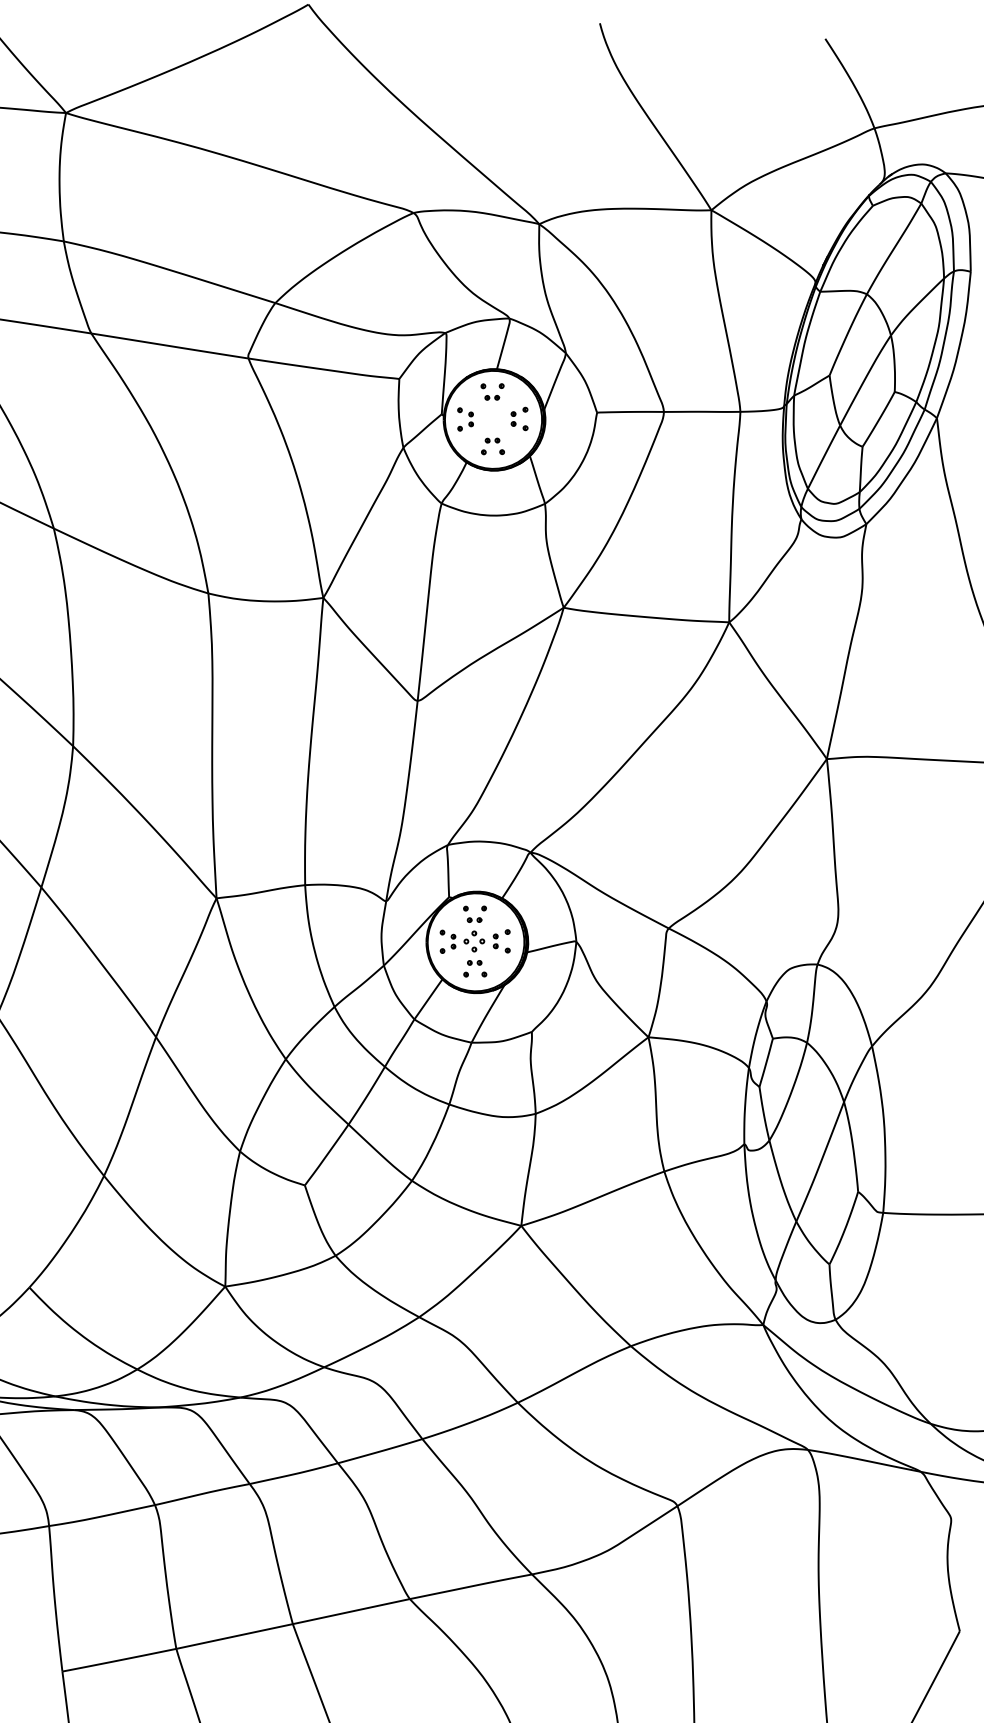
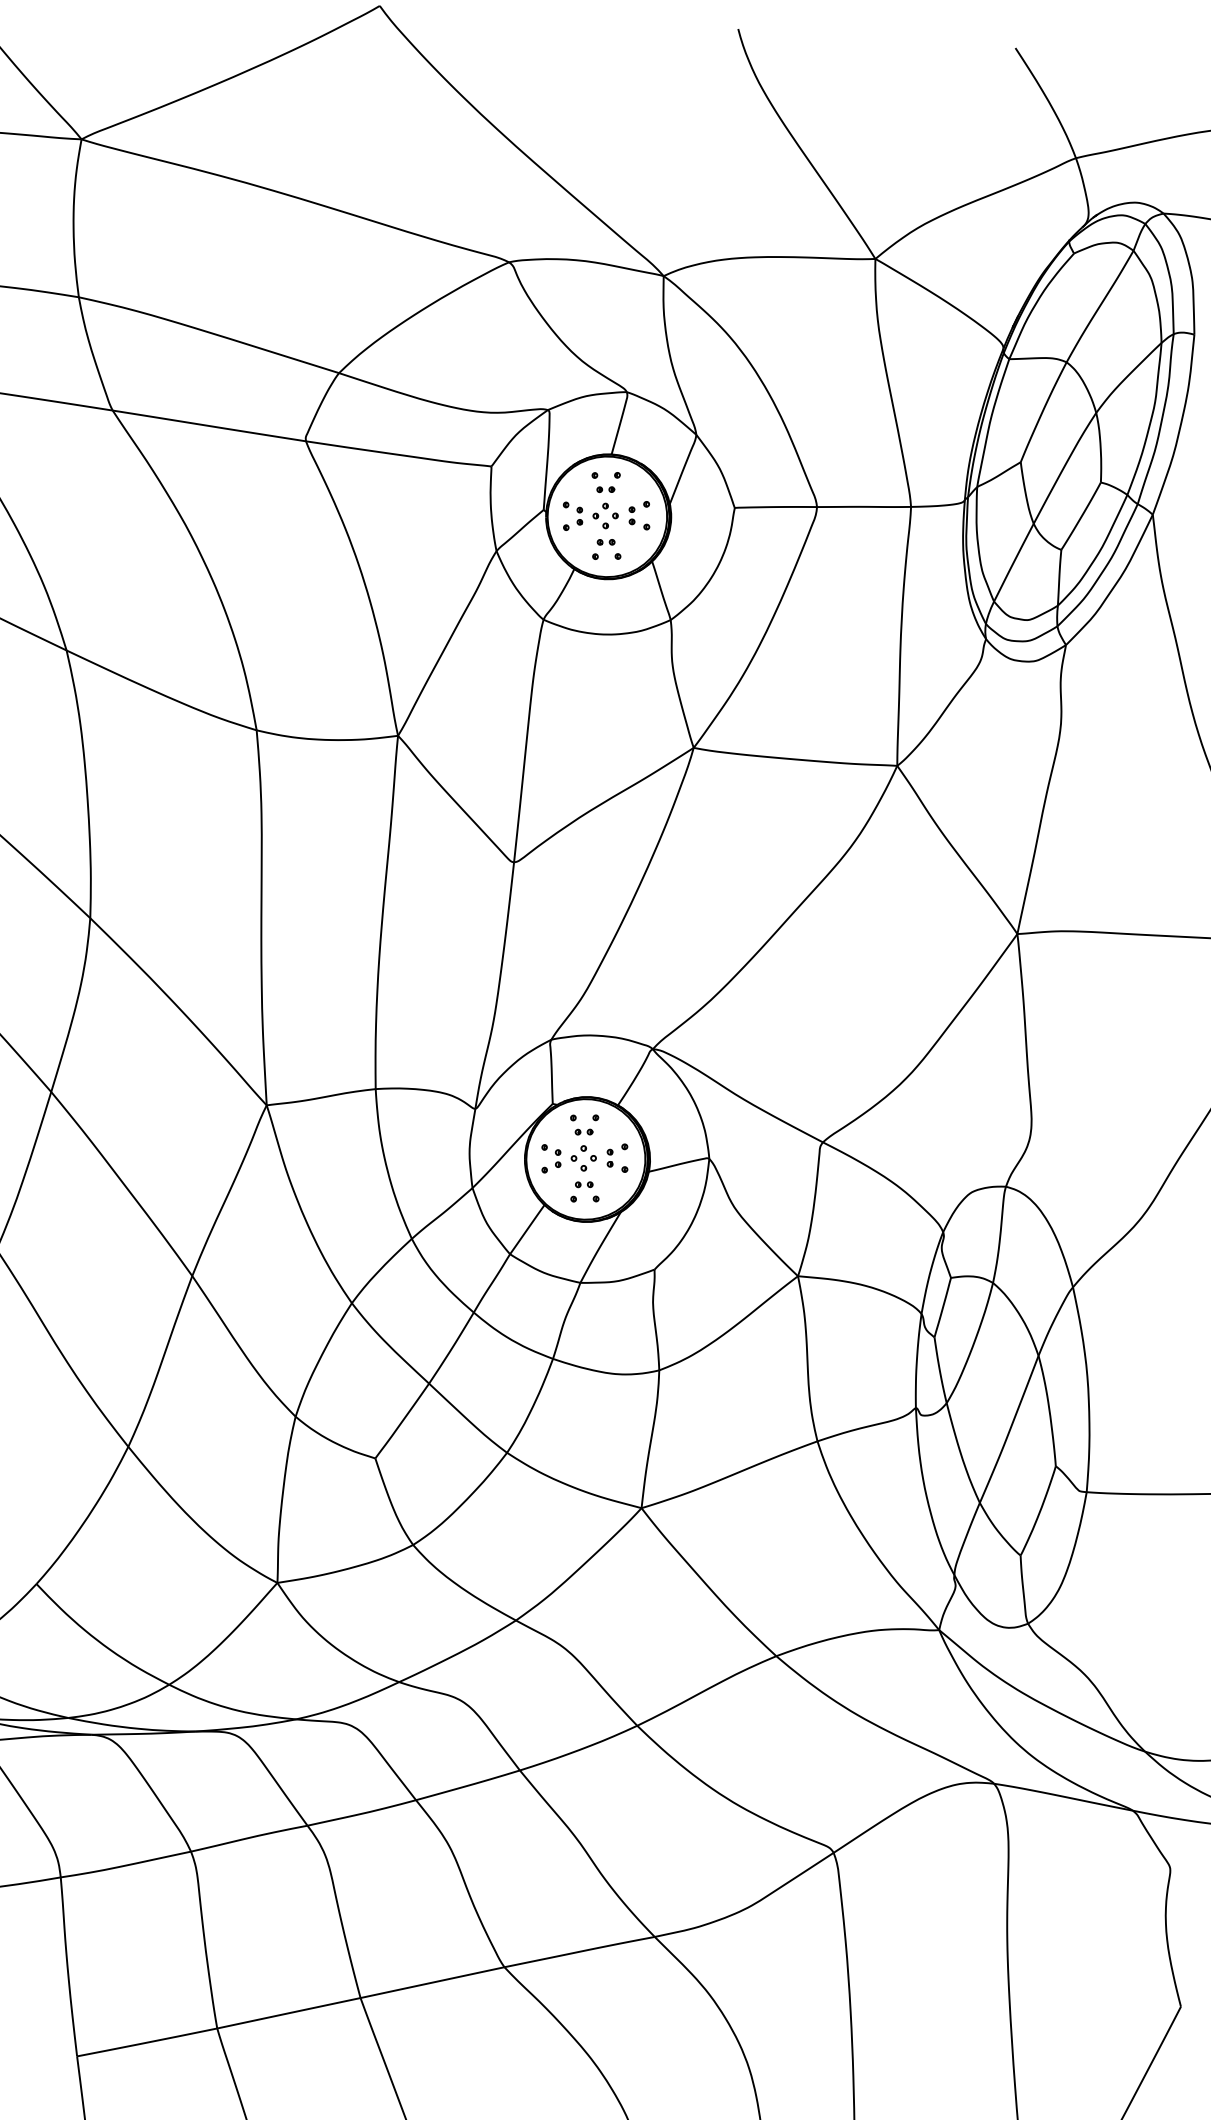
part: (492, 418) -> (605, 515), added

